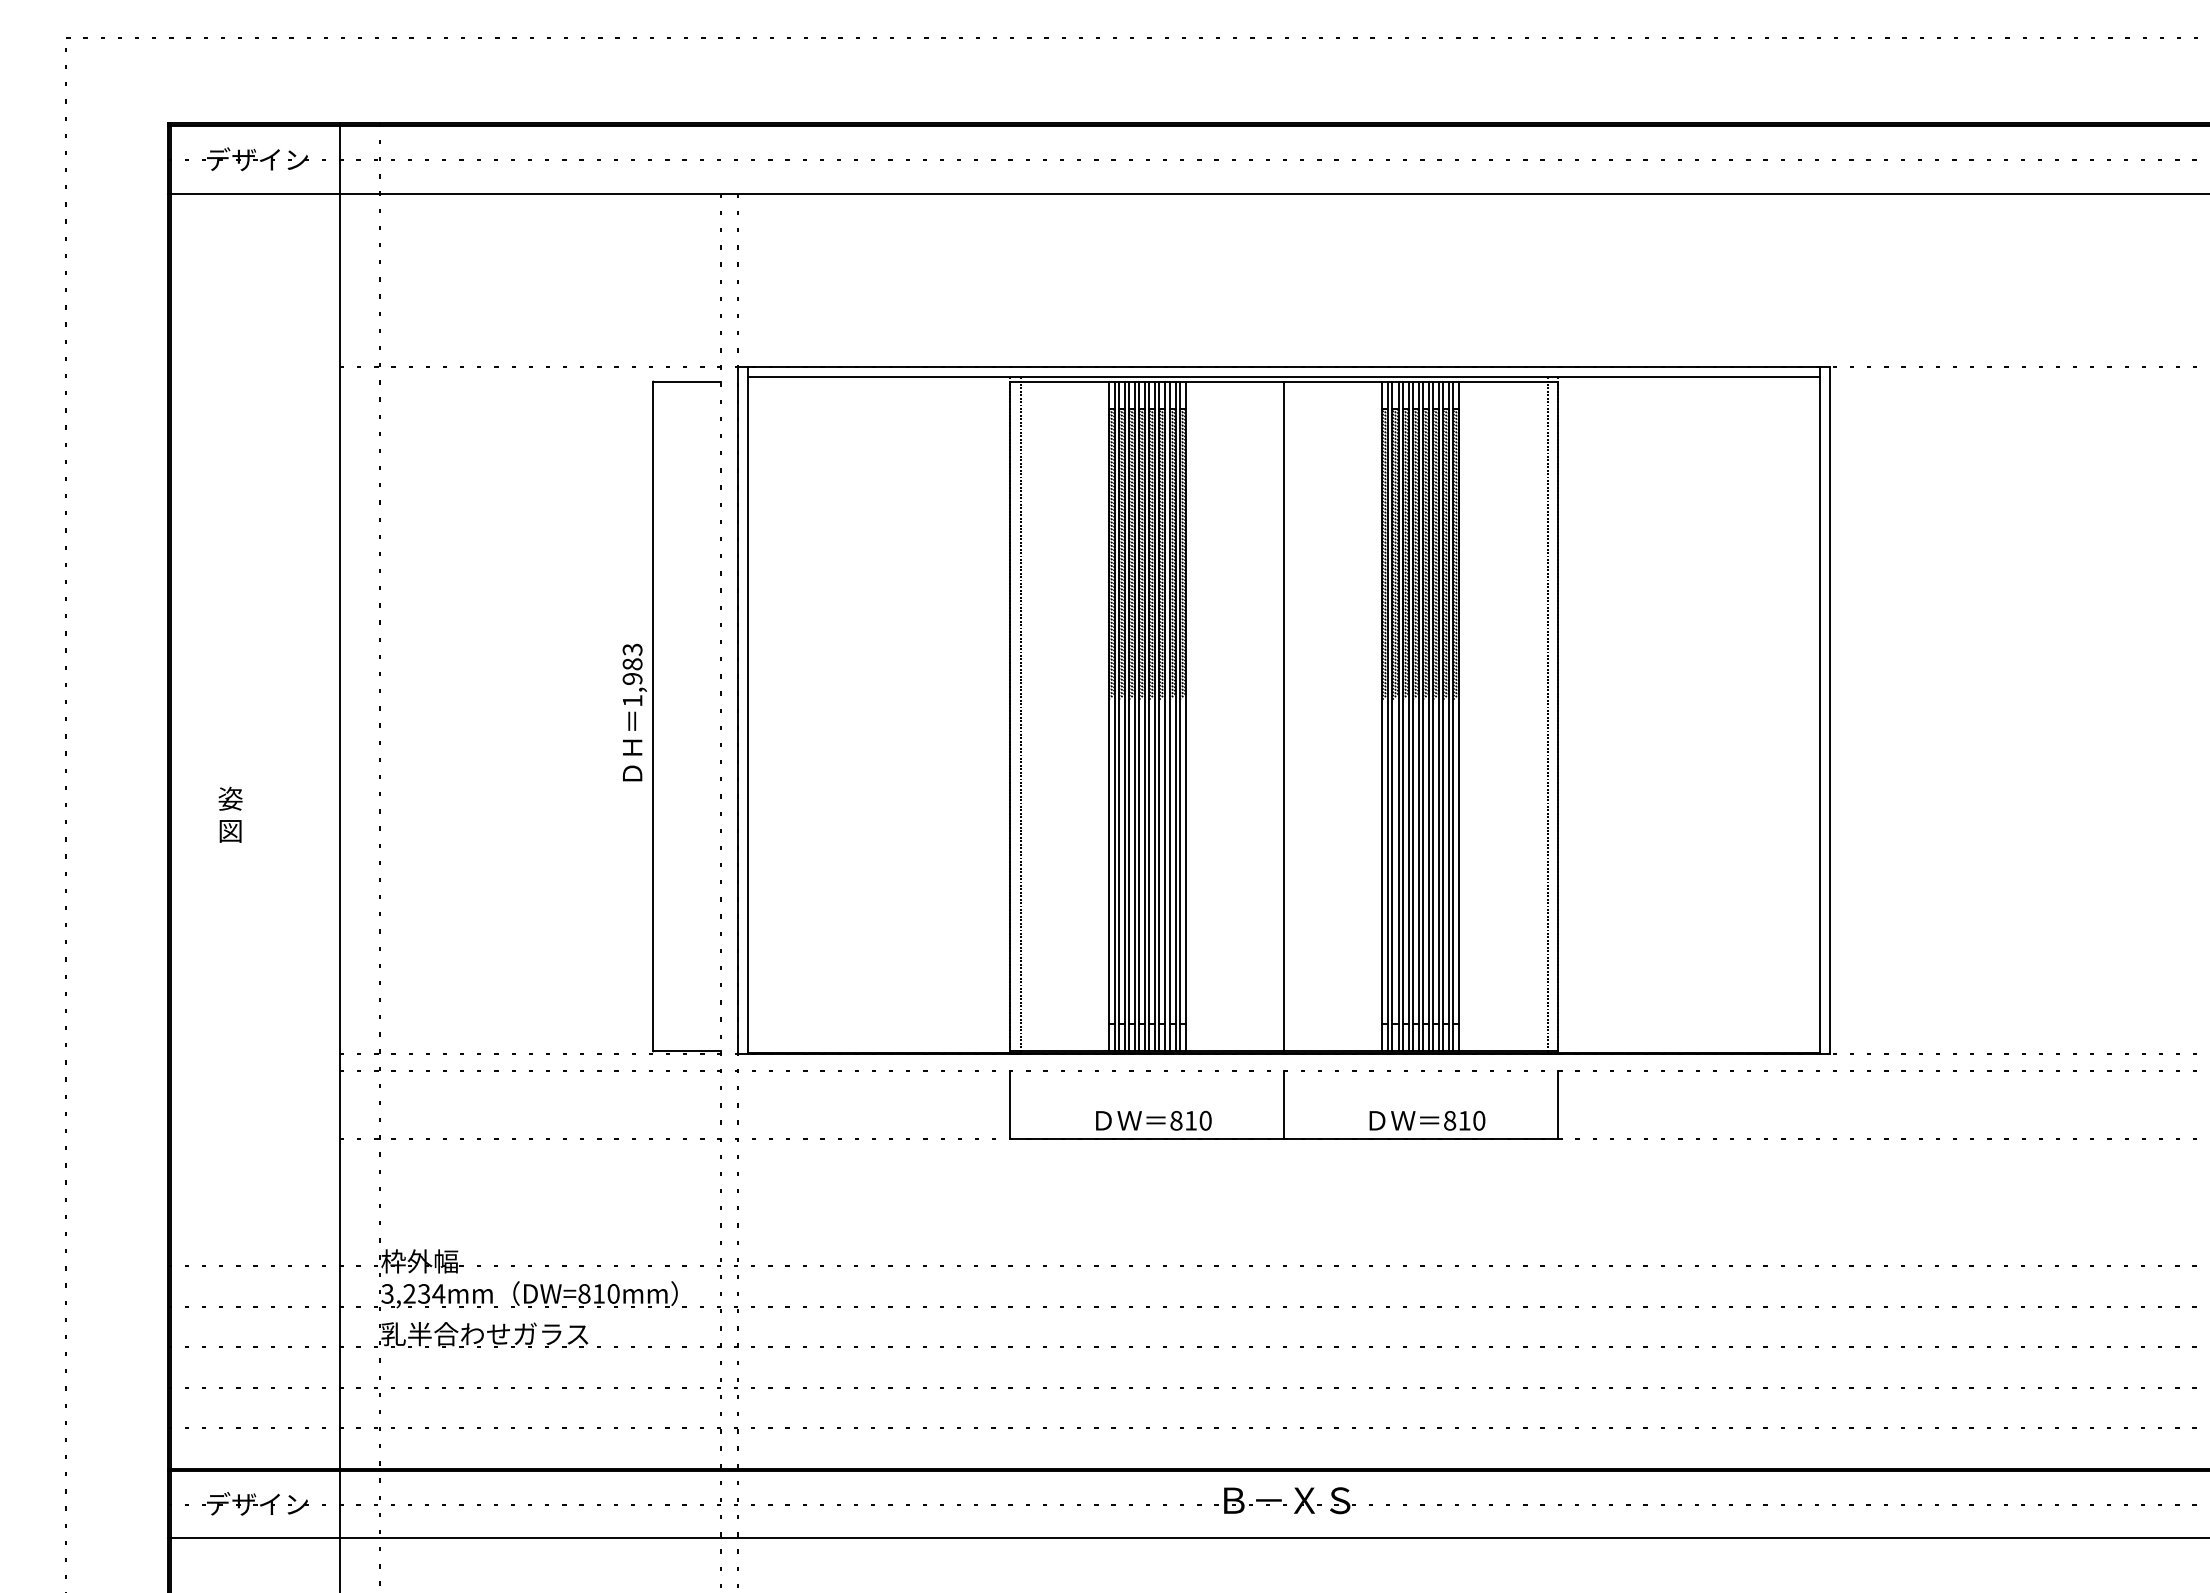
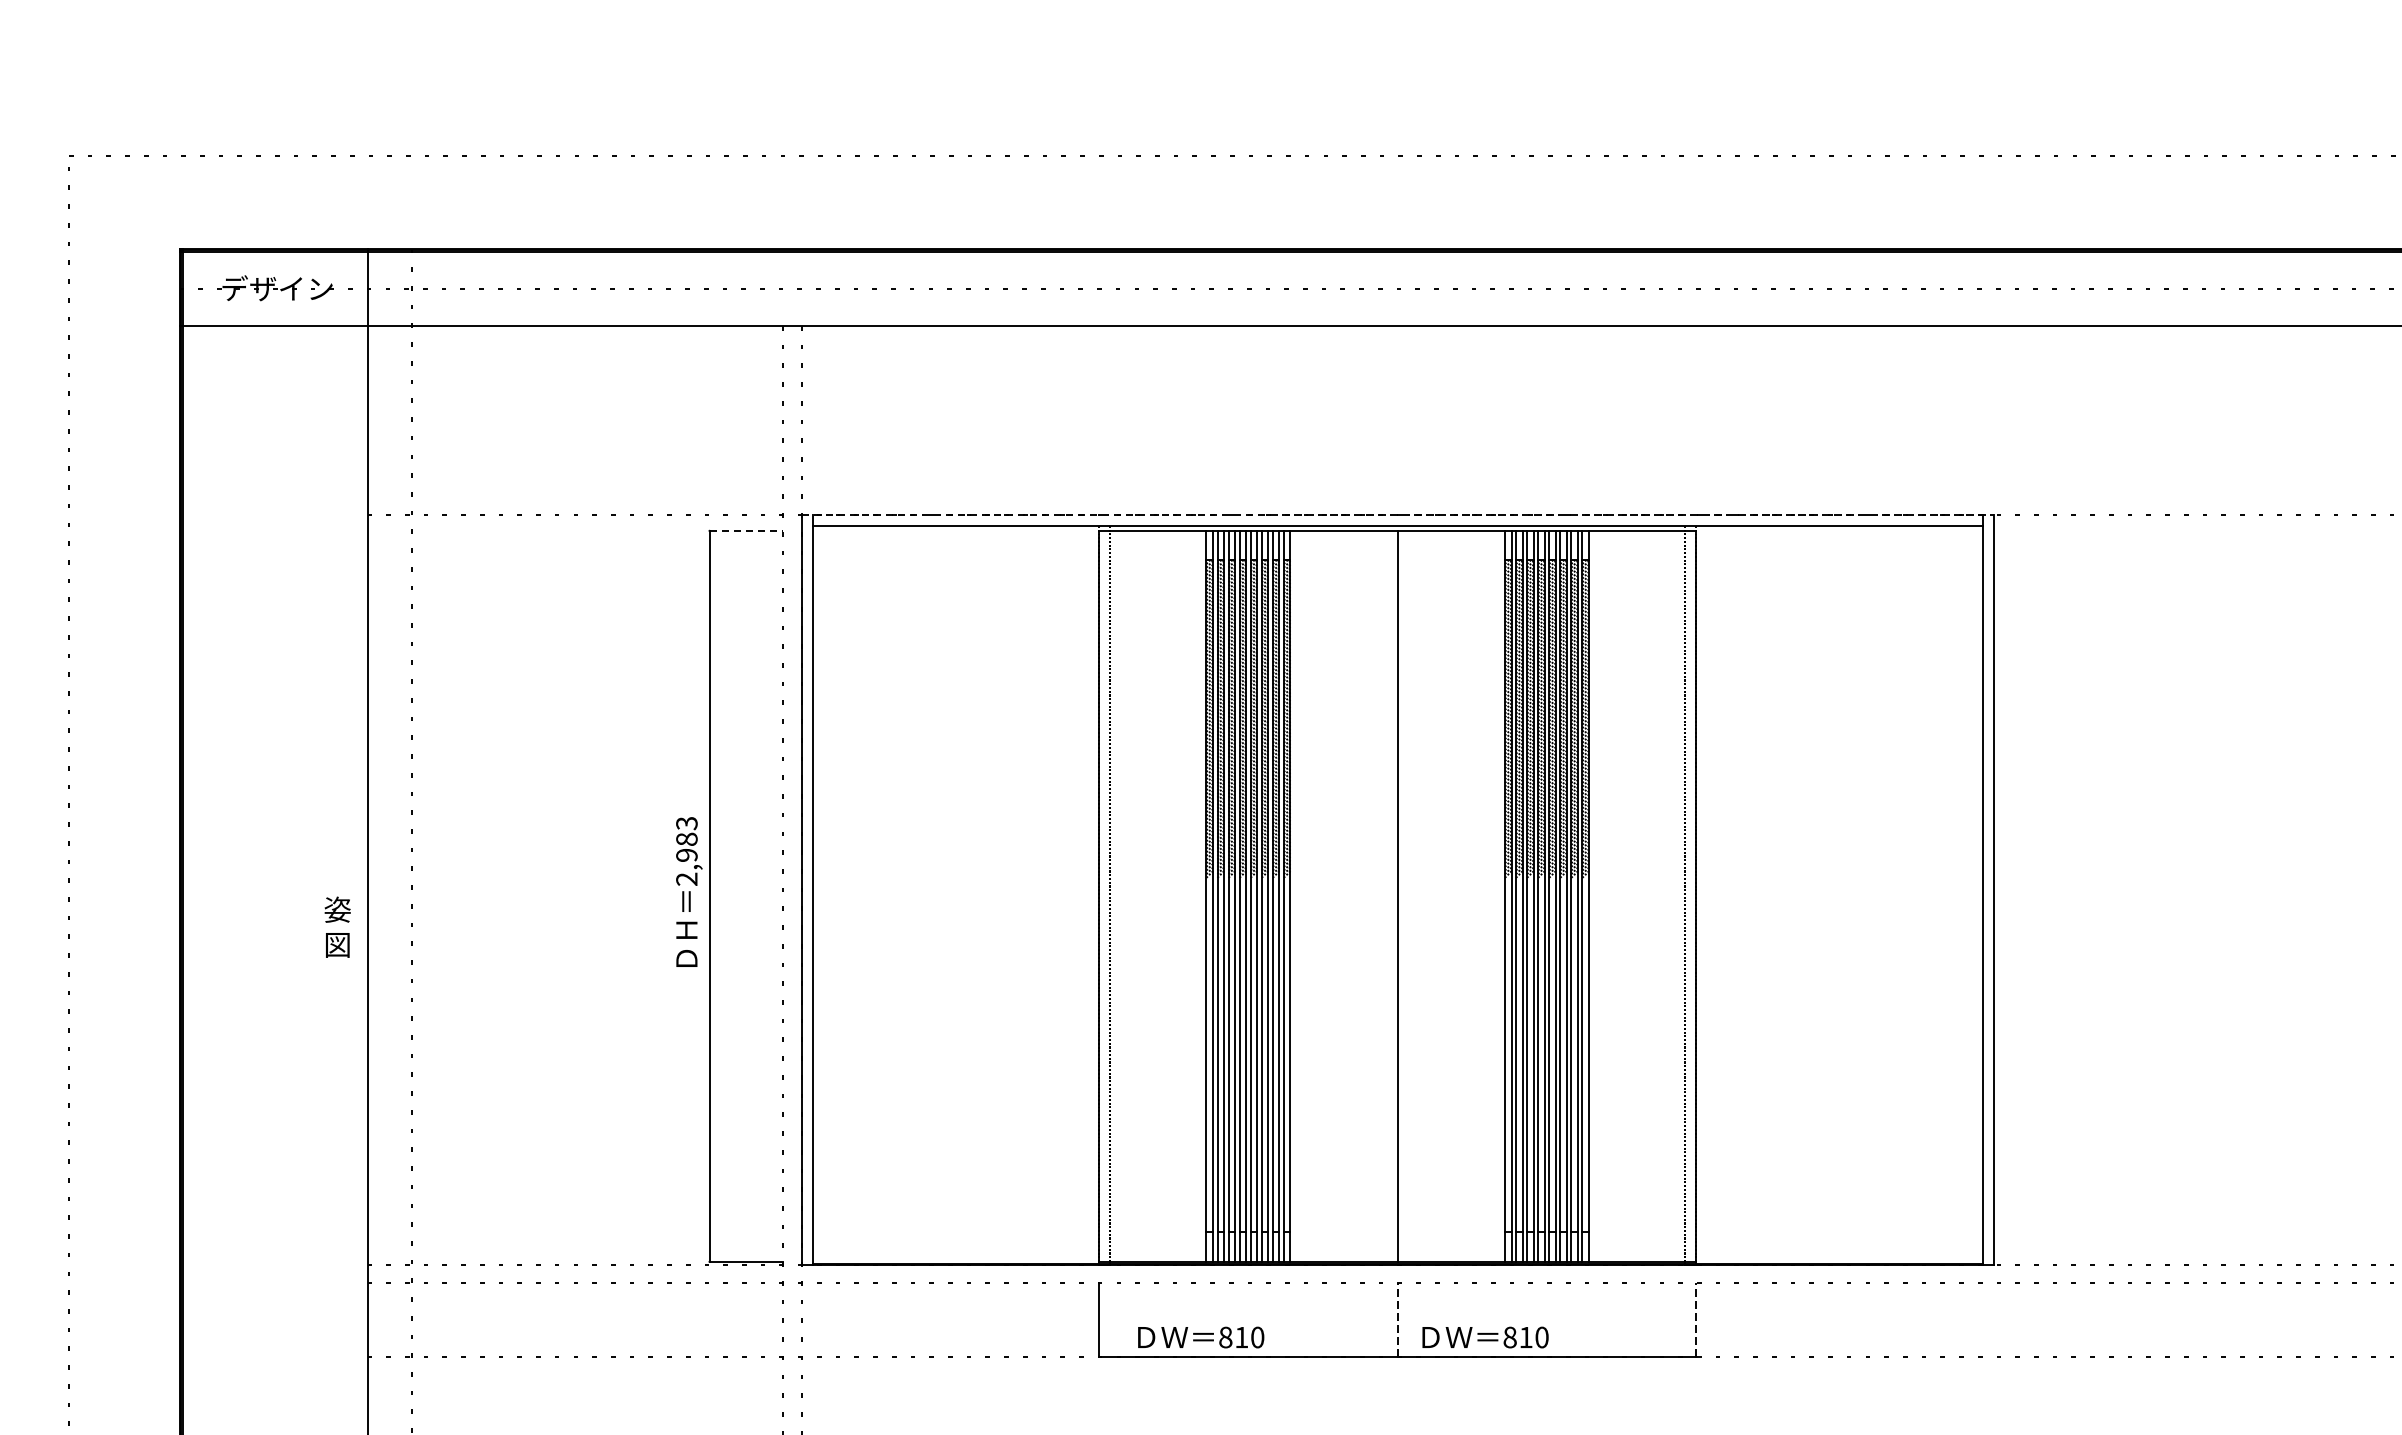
line: (1284, 366) -> (1398, 514), solid -> dashed
line: (687, 381) -> (746, 530), solid -> dashed
text: (632, 700) -> (686, 878), 1,983 -> 2,983
text: (230, 814) -> (337, 926), moved
line: (1284, 1104) -> (1398, 1319), solid -> dashed
line: (1557, 1104) -> (1696, 1319), solid -> dashed
text: (1153, 1120) -> (1200, 1337), moved
text: (1427, 1120) -> (1485, 1337), moved

